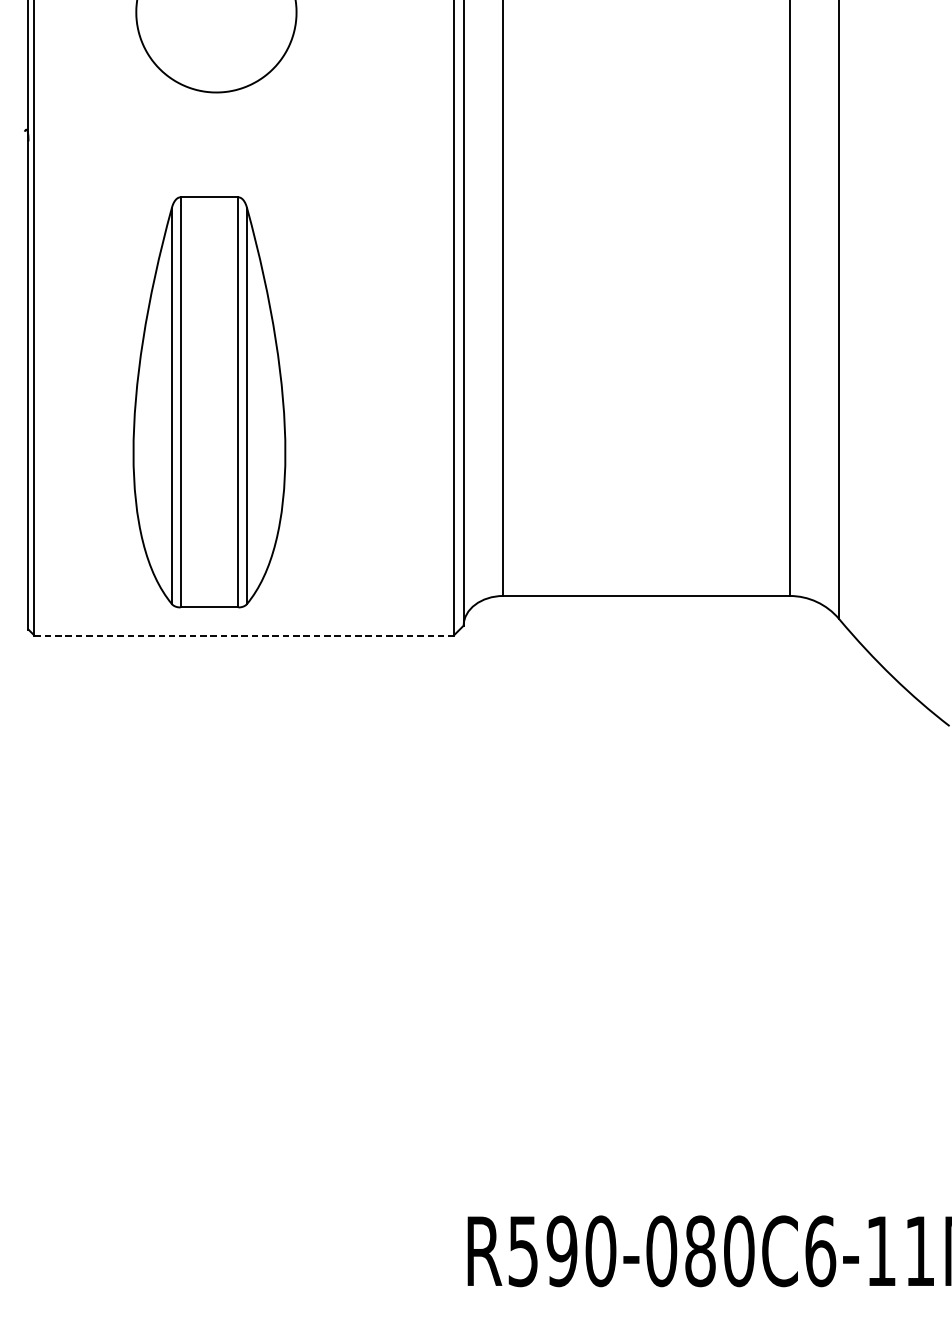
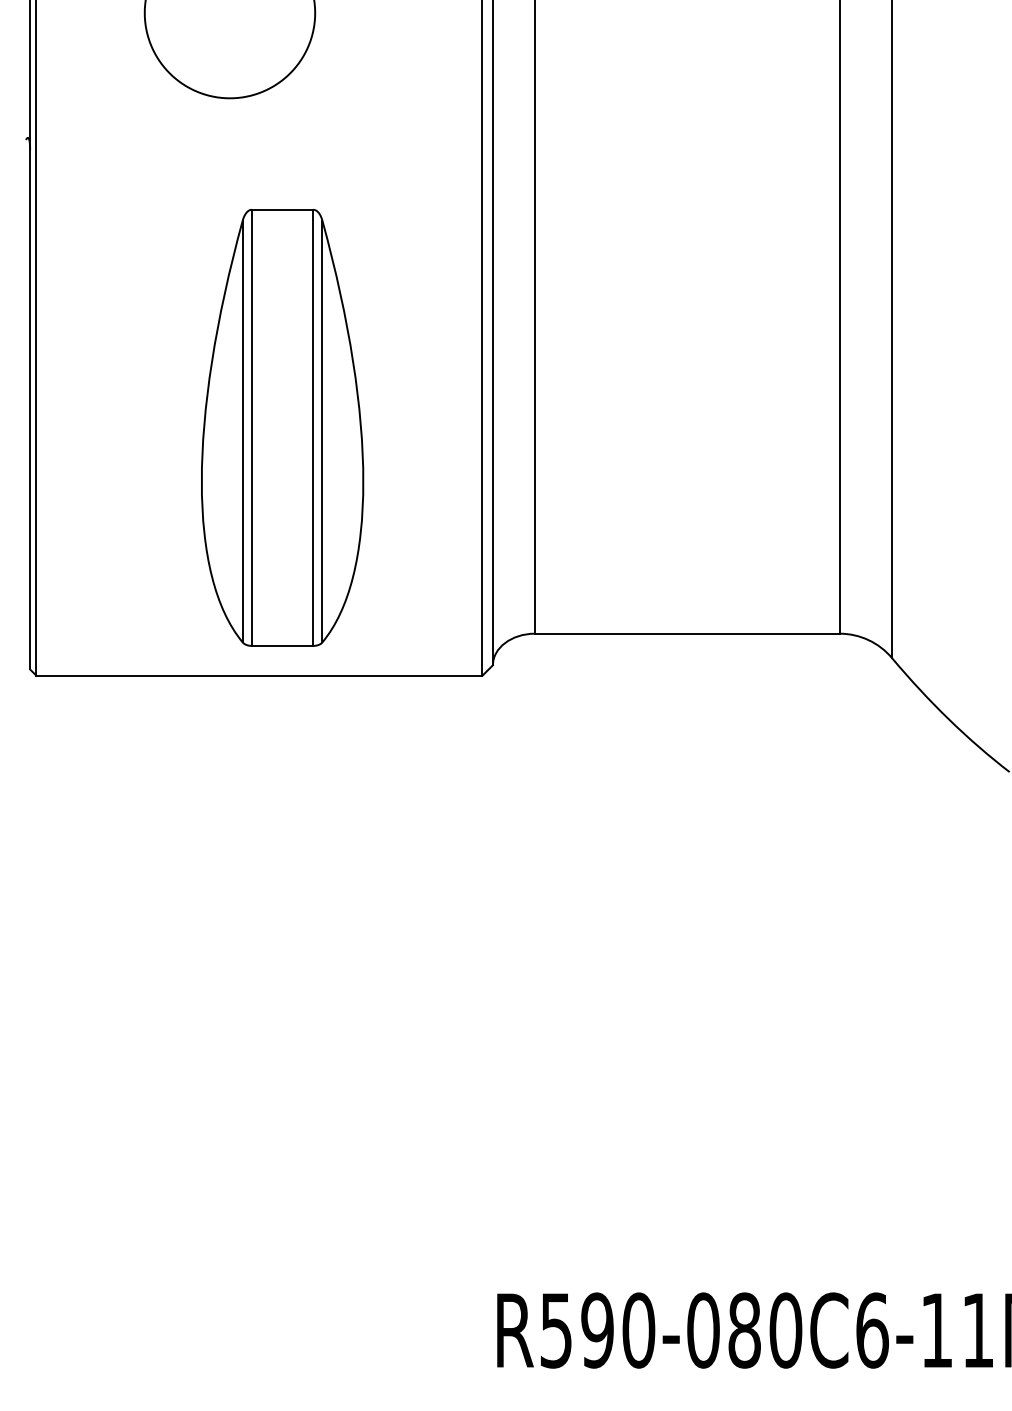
part: (209, 402) -> (282, 427), moved
line: (244, 635) -> (259, 675), dashed -> solid

